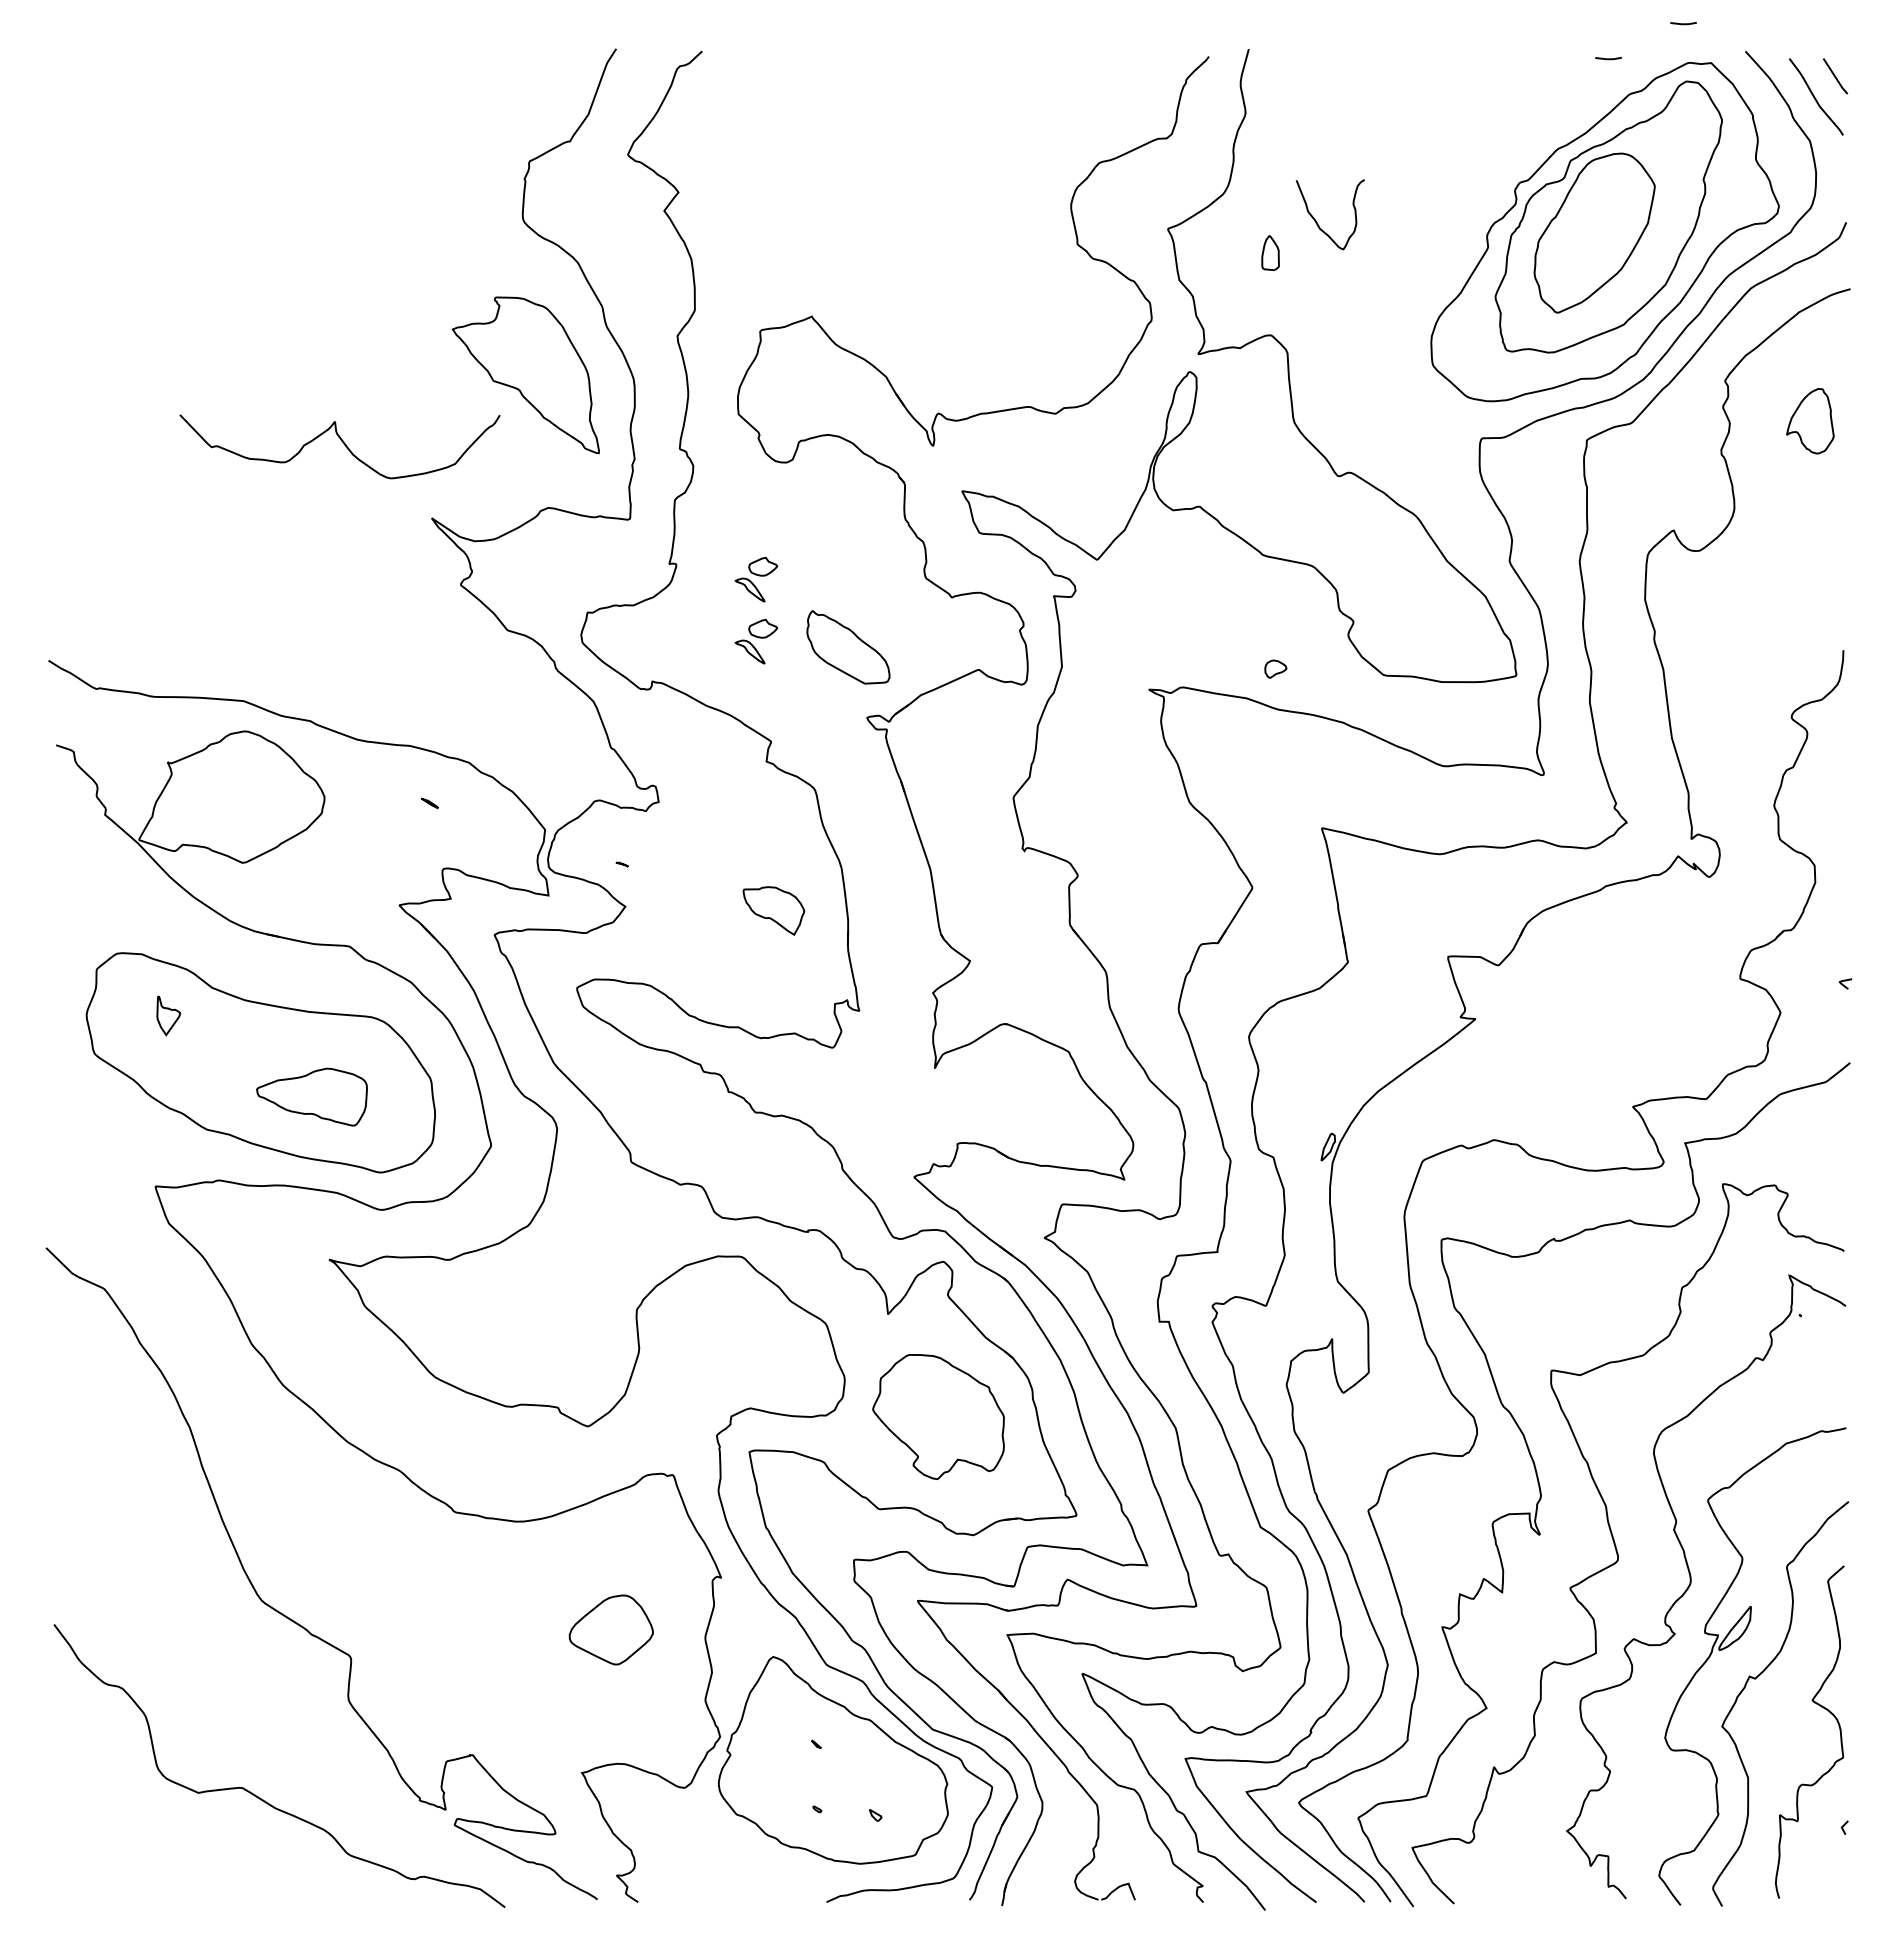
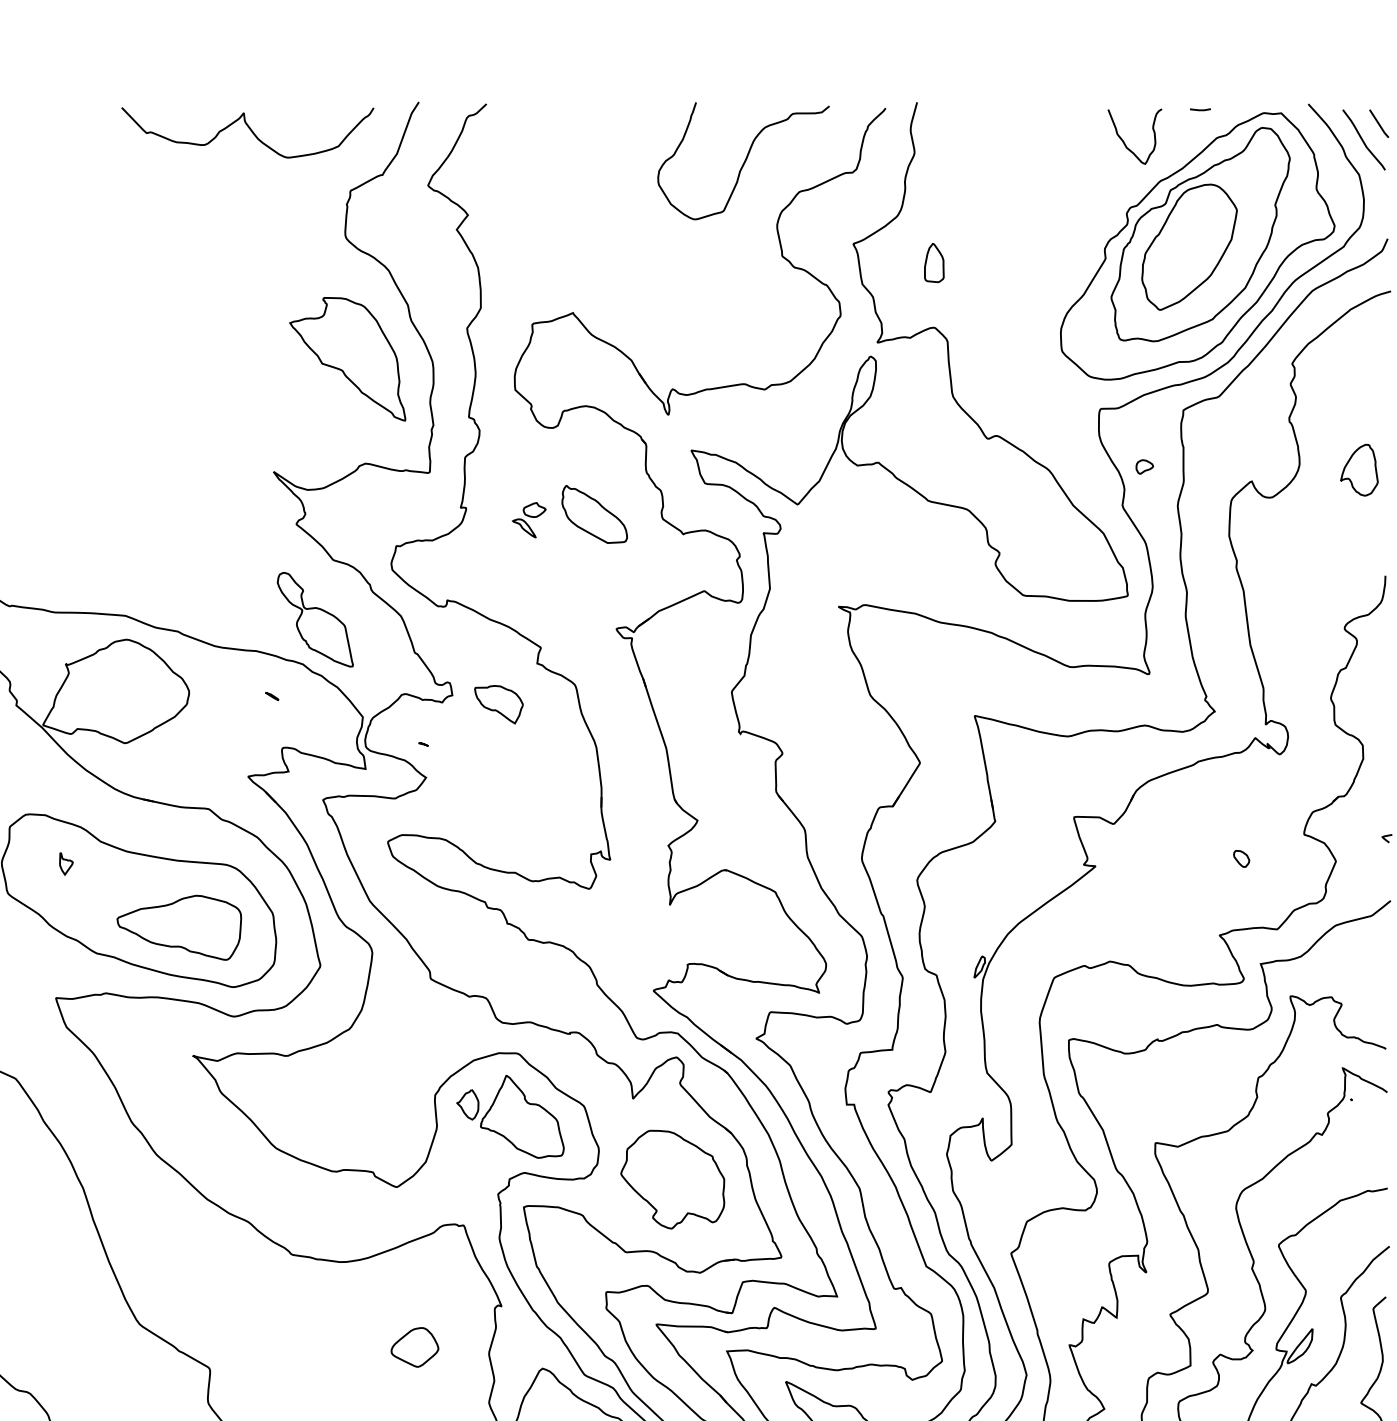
line: (1683, 23) -> (1259, 82), removed
curve: (1029, 123) -> (744, 160), added
curve: (1316, 220) -> (1124, 141), moved
part: (1270, 252) -> (934, 262), size x1.43
part: (1810, 421) -> (1359, 470), moved
curve: (343, 444) -> (250, 130), moved
part: (755, 641) -> (528, 568), removed
part: (848, 647) -> (594, 514), moved
part: (1275, 668) -> (1144, 466), moved
part: (484, 705) -> (315, 619), added
part: (773, 910) -> (498, 704), moved
part: (1660, 1009) -> (1241, 858), added
part: (168, 1016) -> (66, 864), size x0.71
part: (311, 1096) -> (178, 927), size x1.43
part: (732, 1337) -> (510, 1117), added
part: (610, 1629) -> (414, 1347), size x0.71

